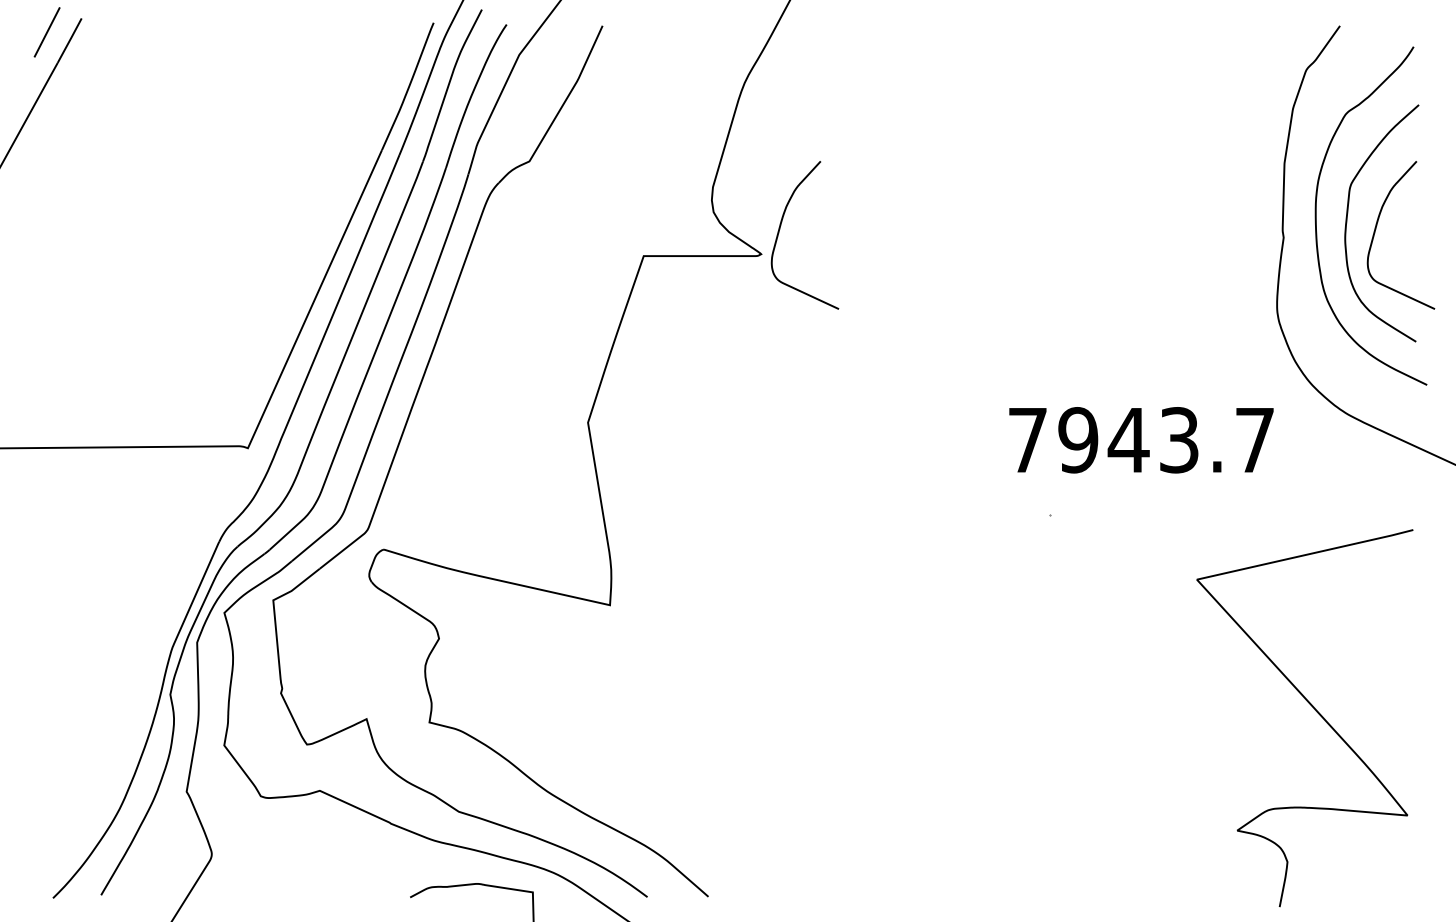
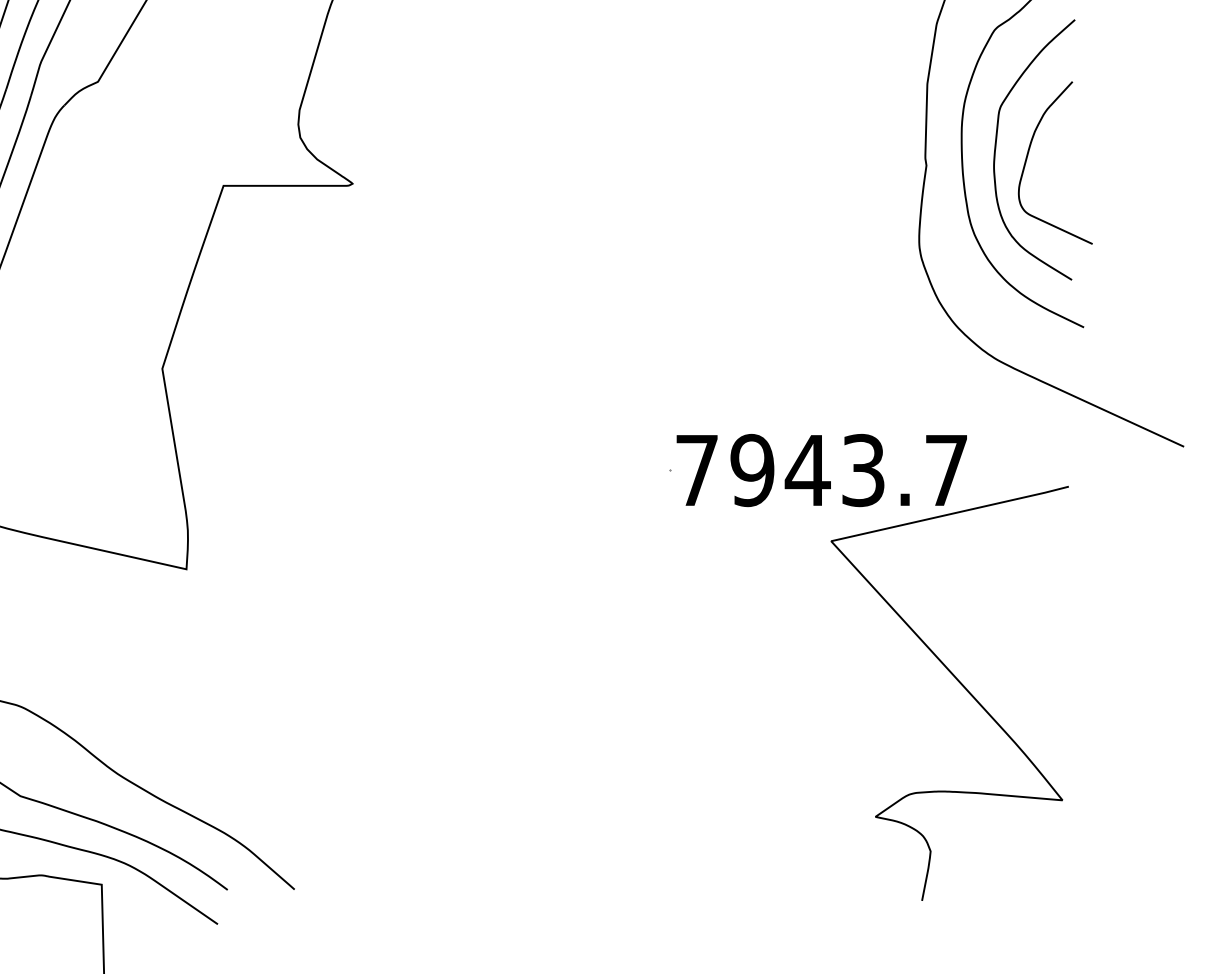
curve: (780, 229) -> (373, 156), removed
text: (1141, 440) -> (821, 470), moved

